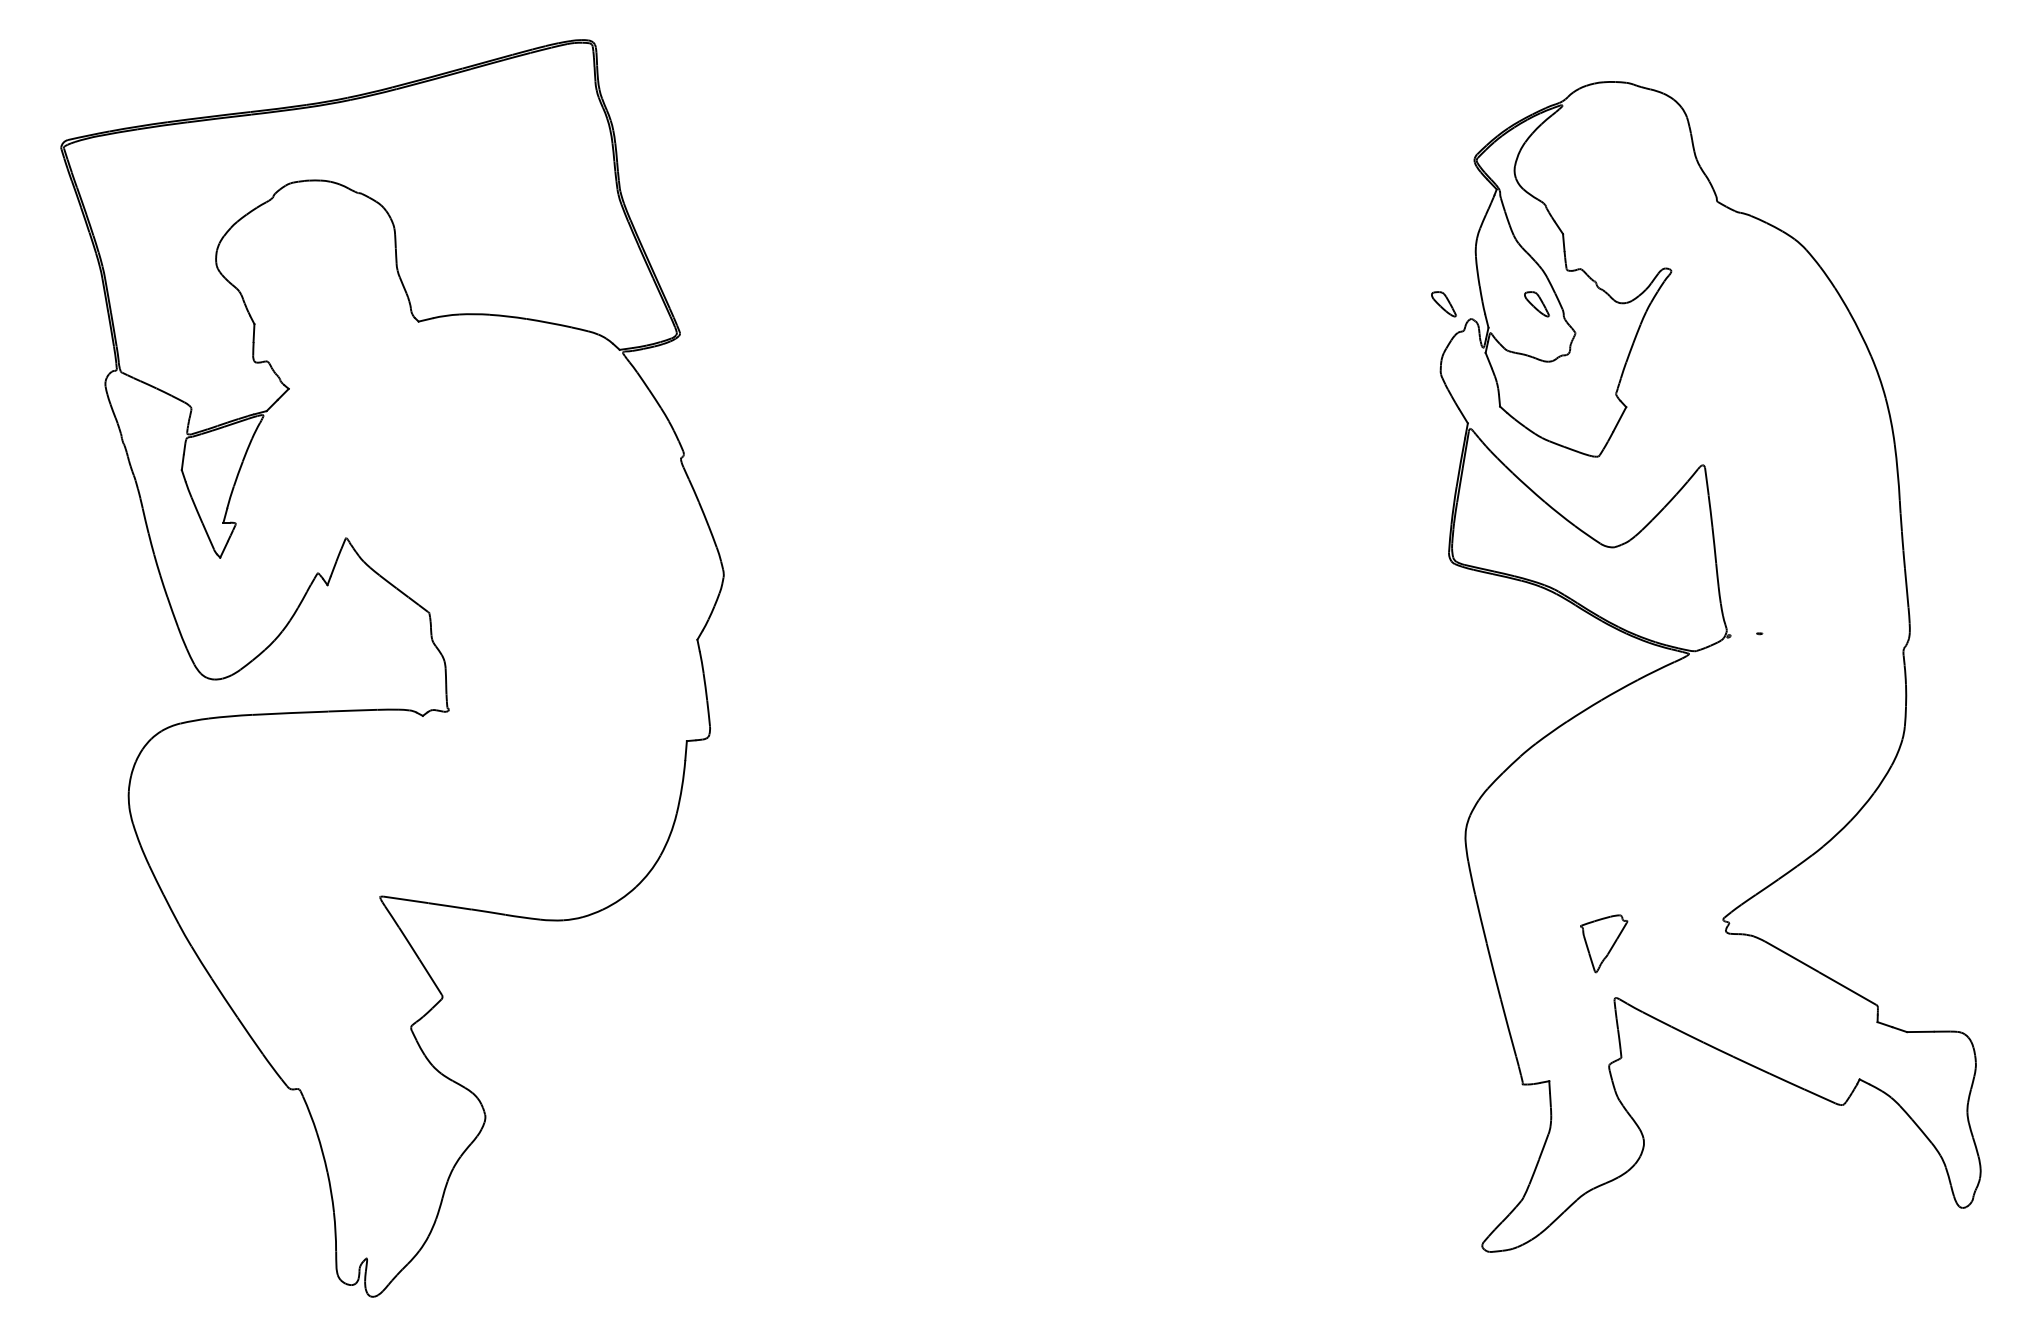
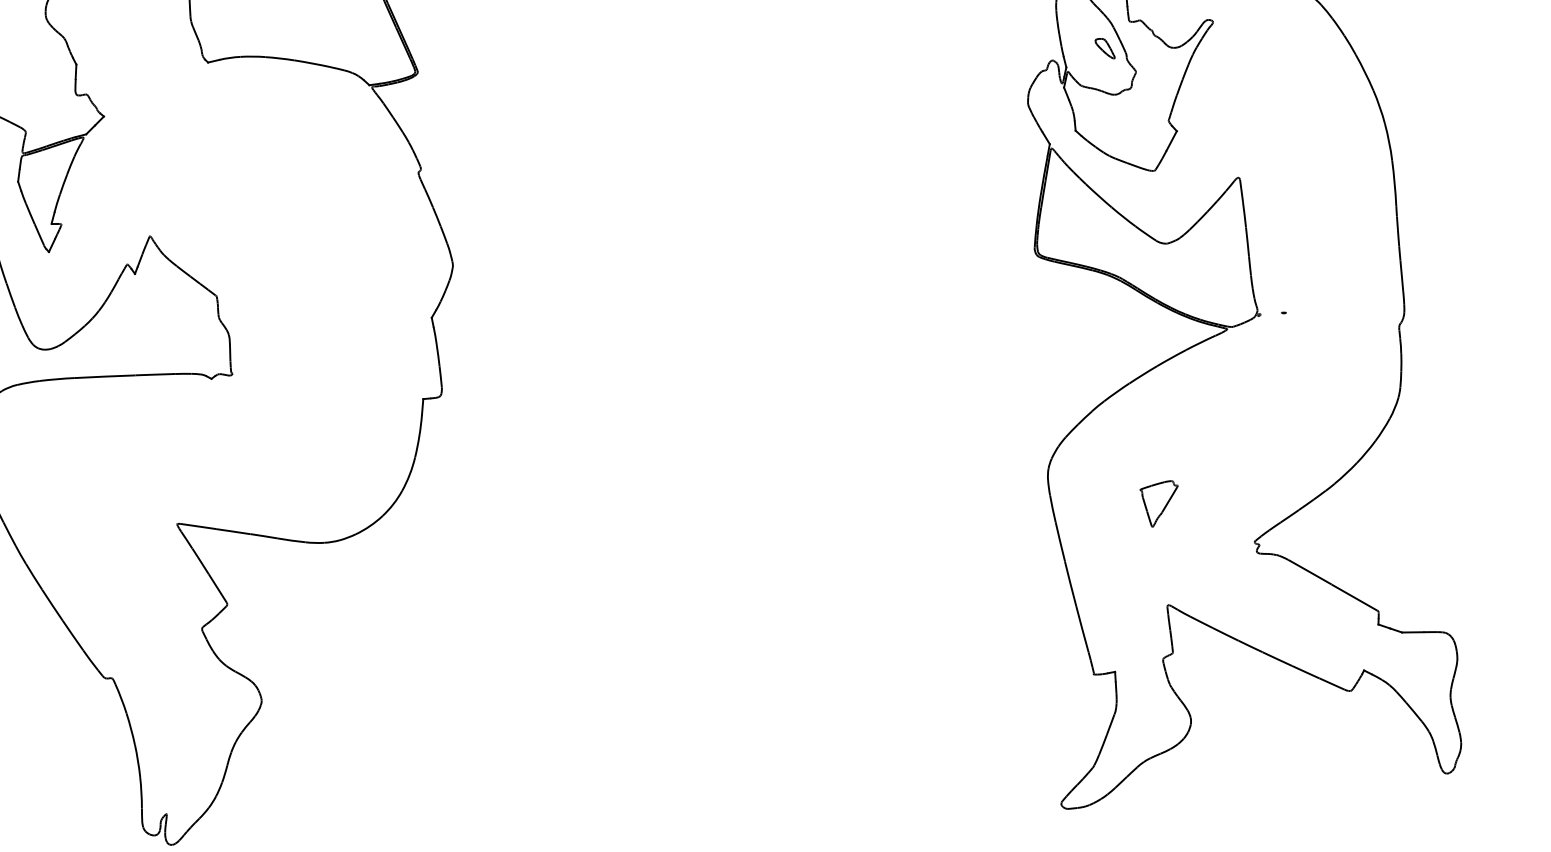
part: (1443, 304) -> (1030, 48), removed
part: (1604, 943) -> (1159, 503), moved

